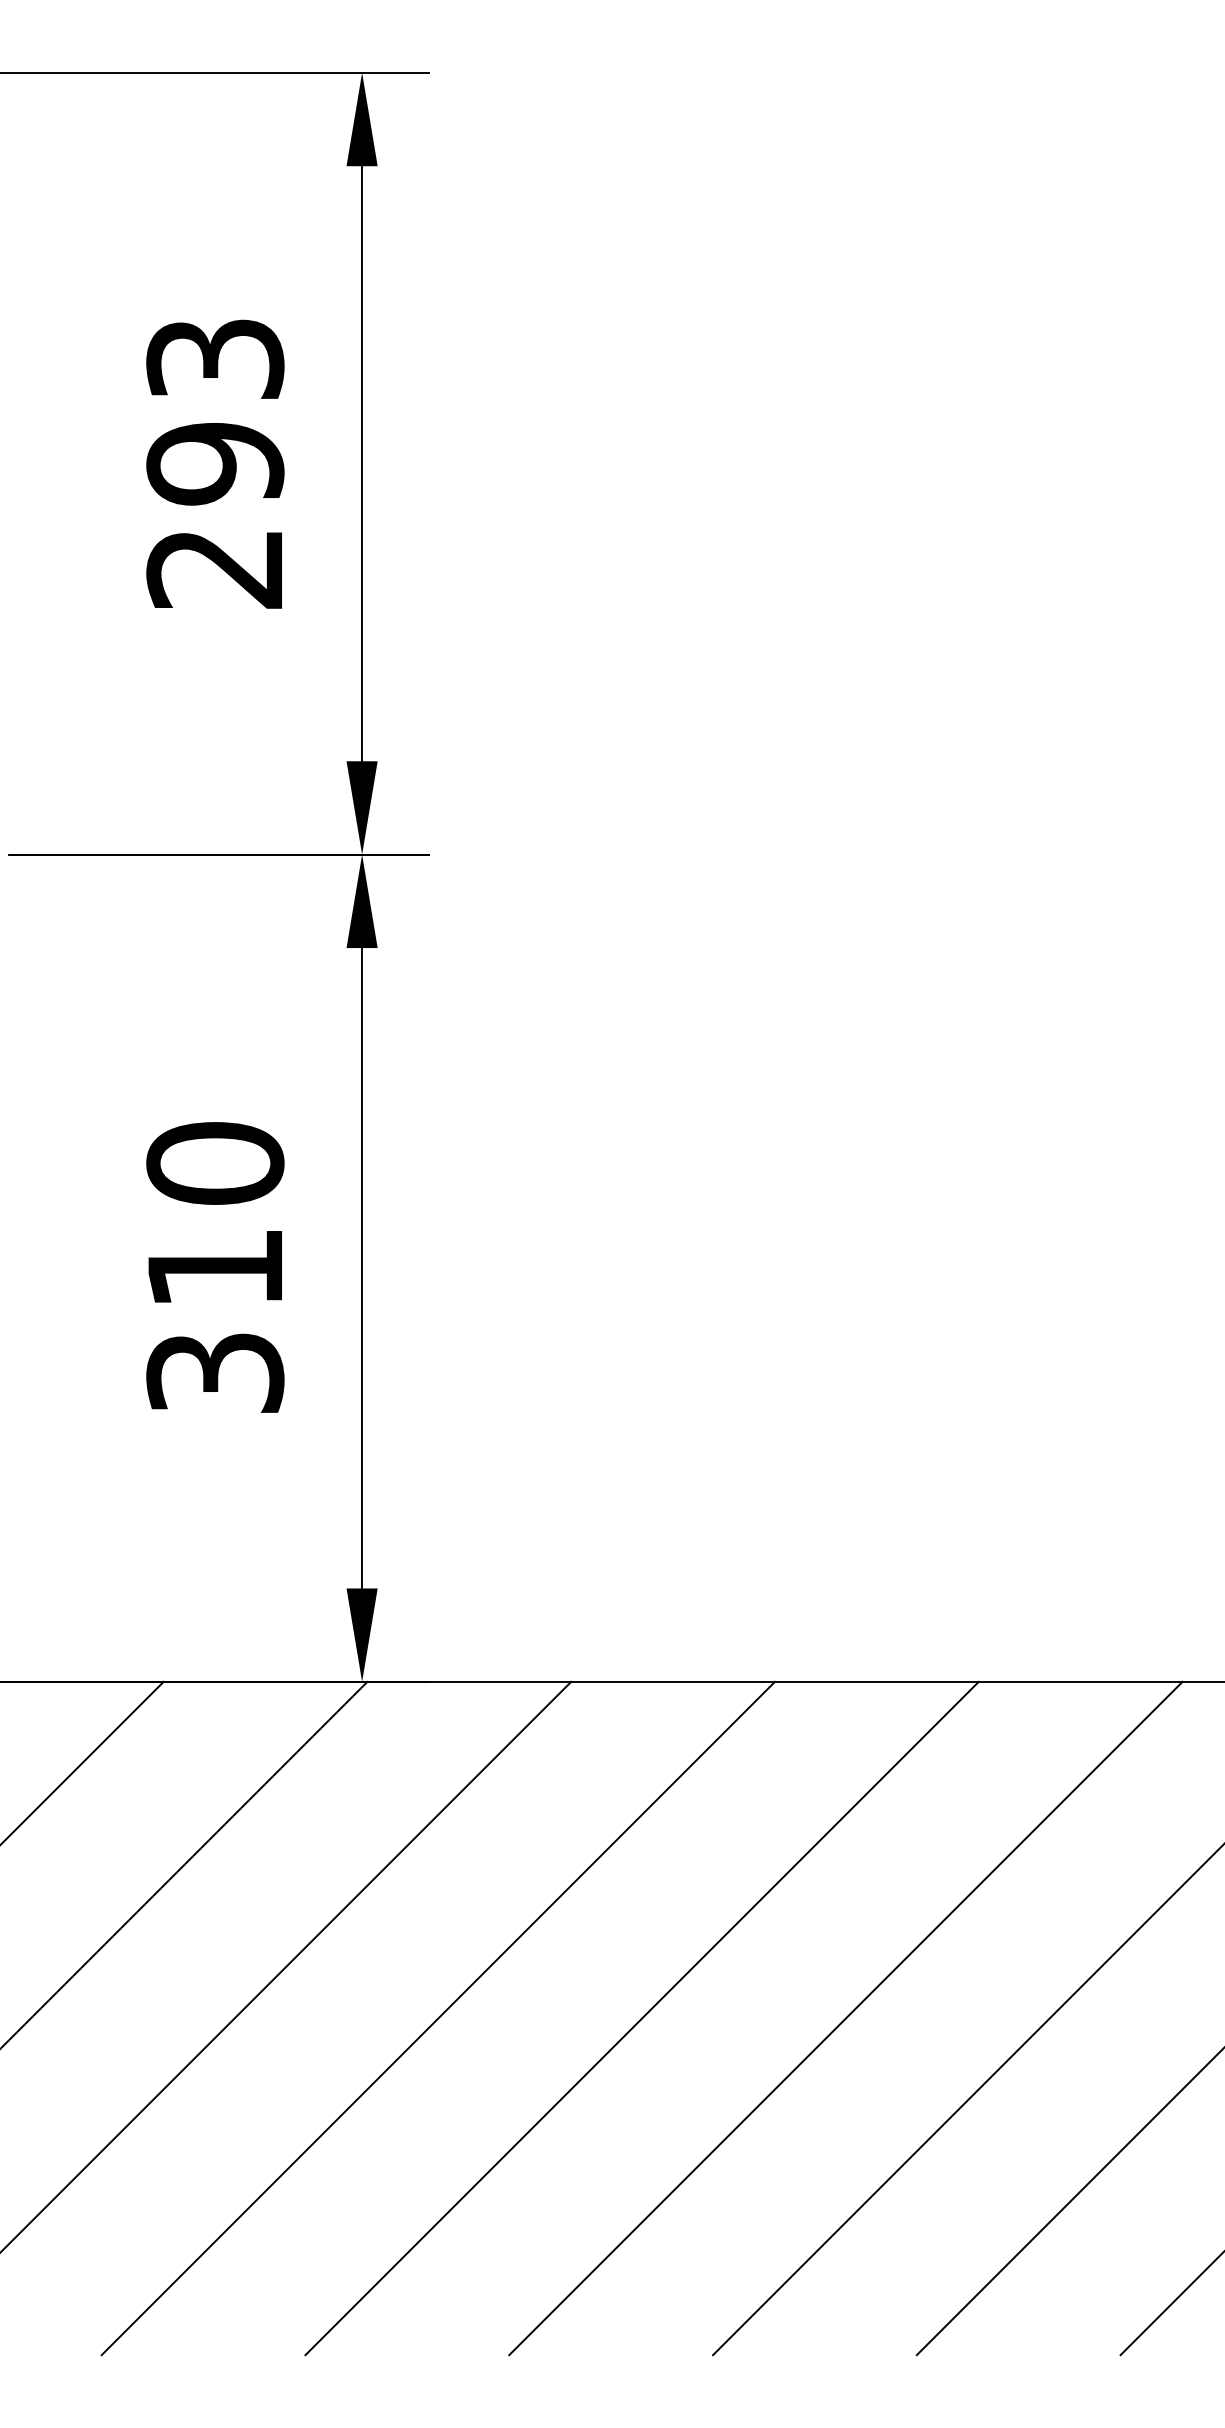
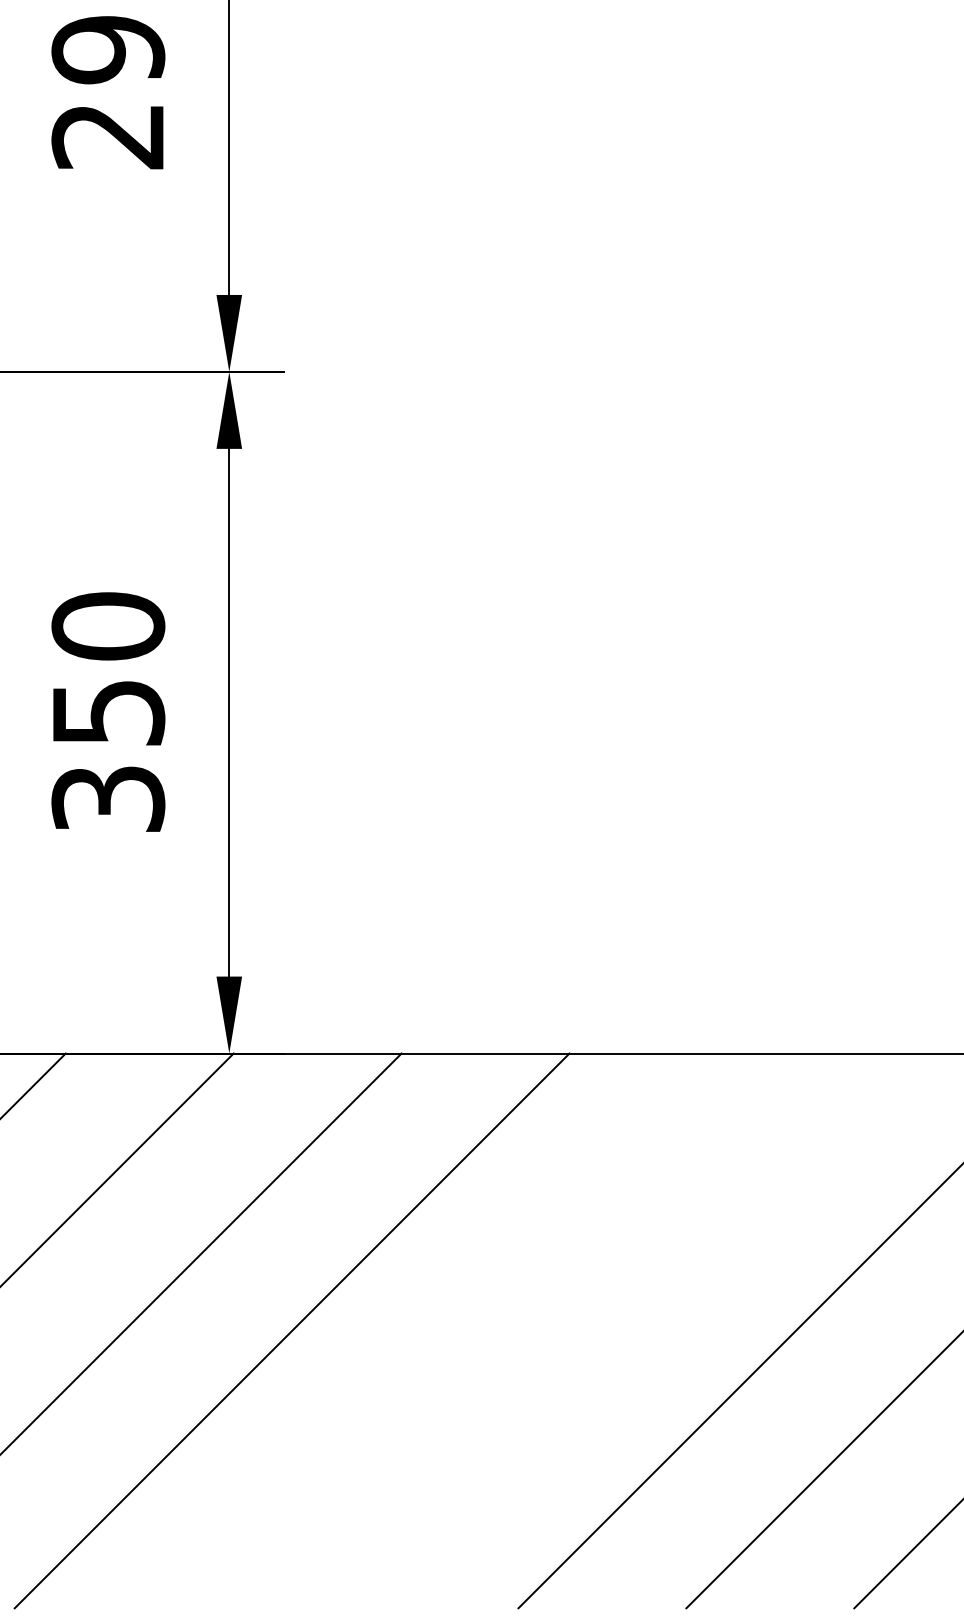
text: (216, 1268) -> (109, 712), 310 -> 350
line: (641, 2018) -> (459, 1330), removed
line: (845, 2018) -> (627, 1330), removed

